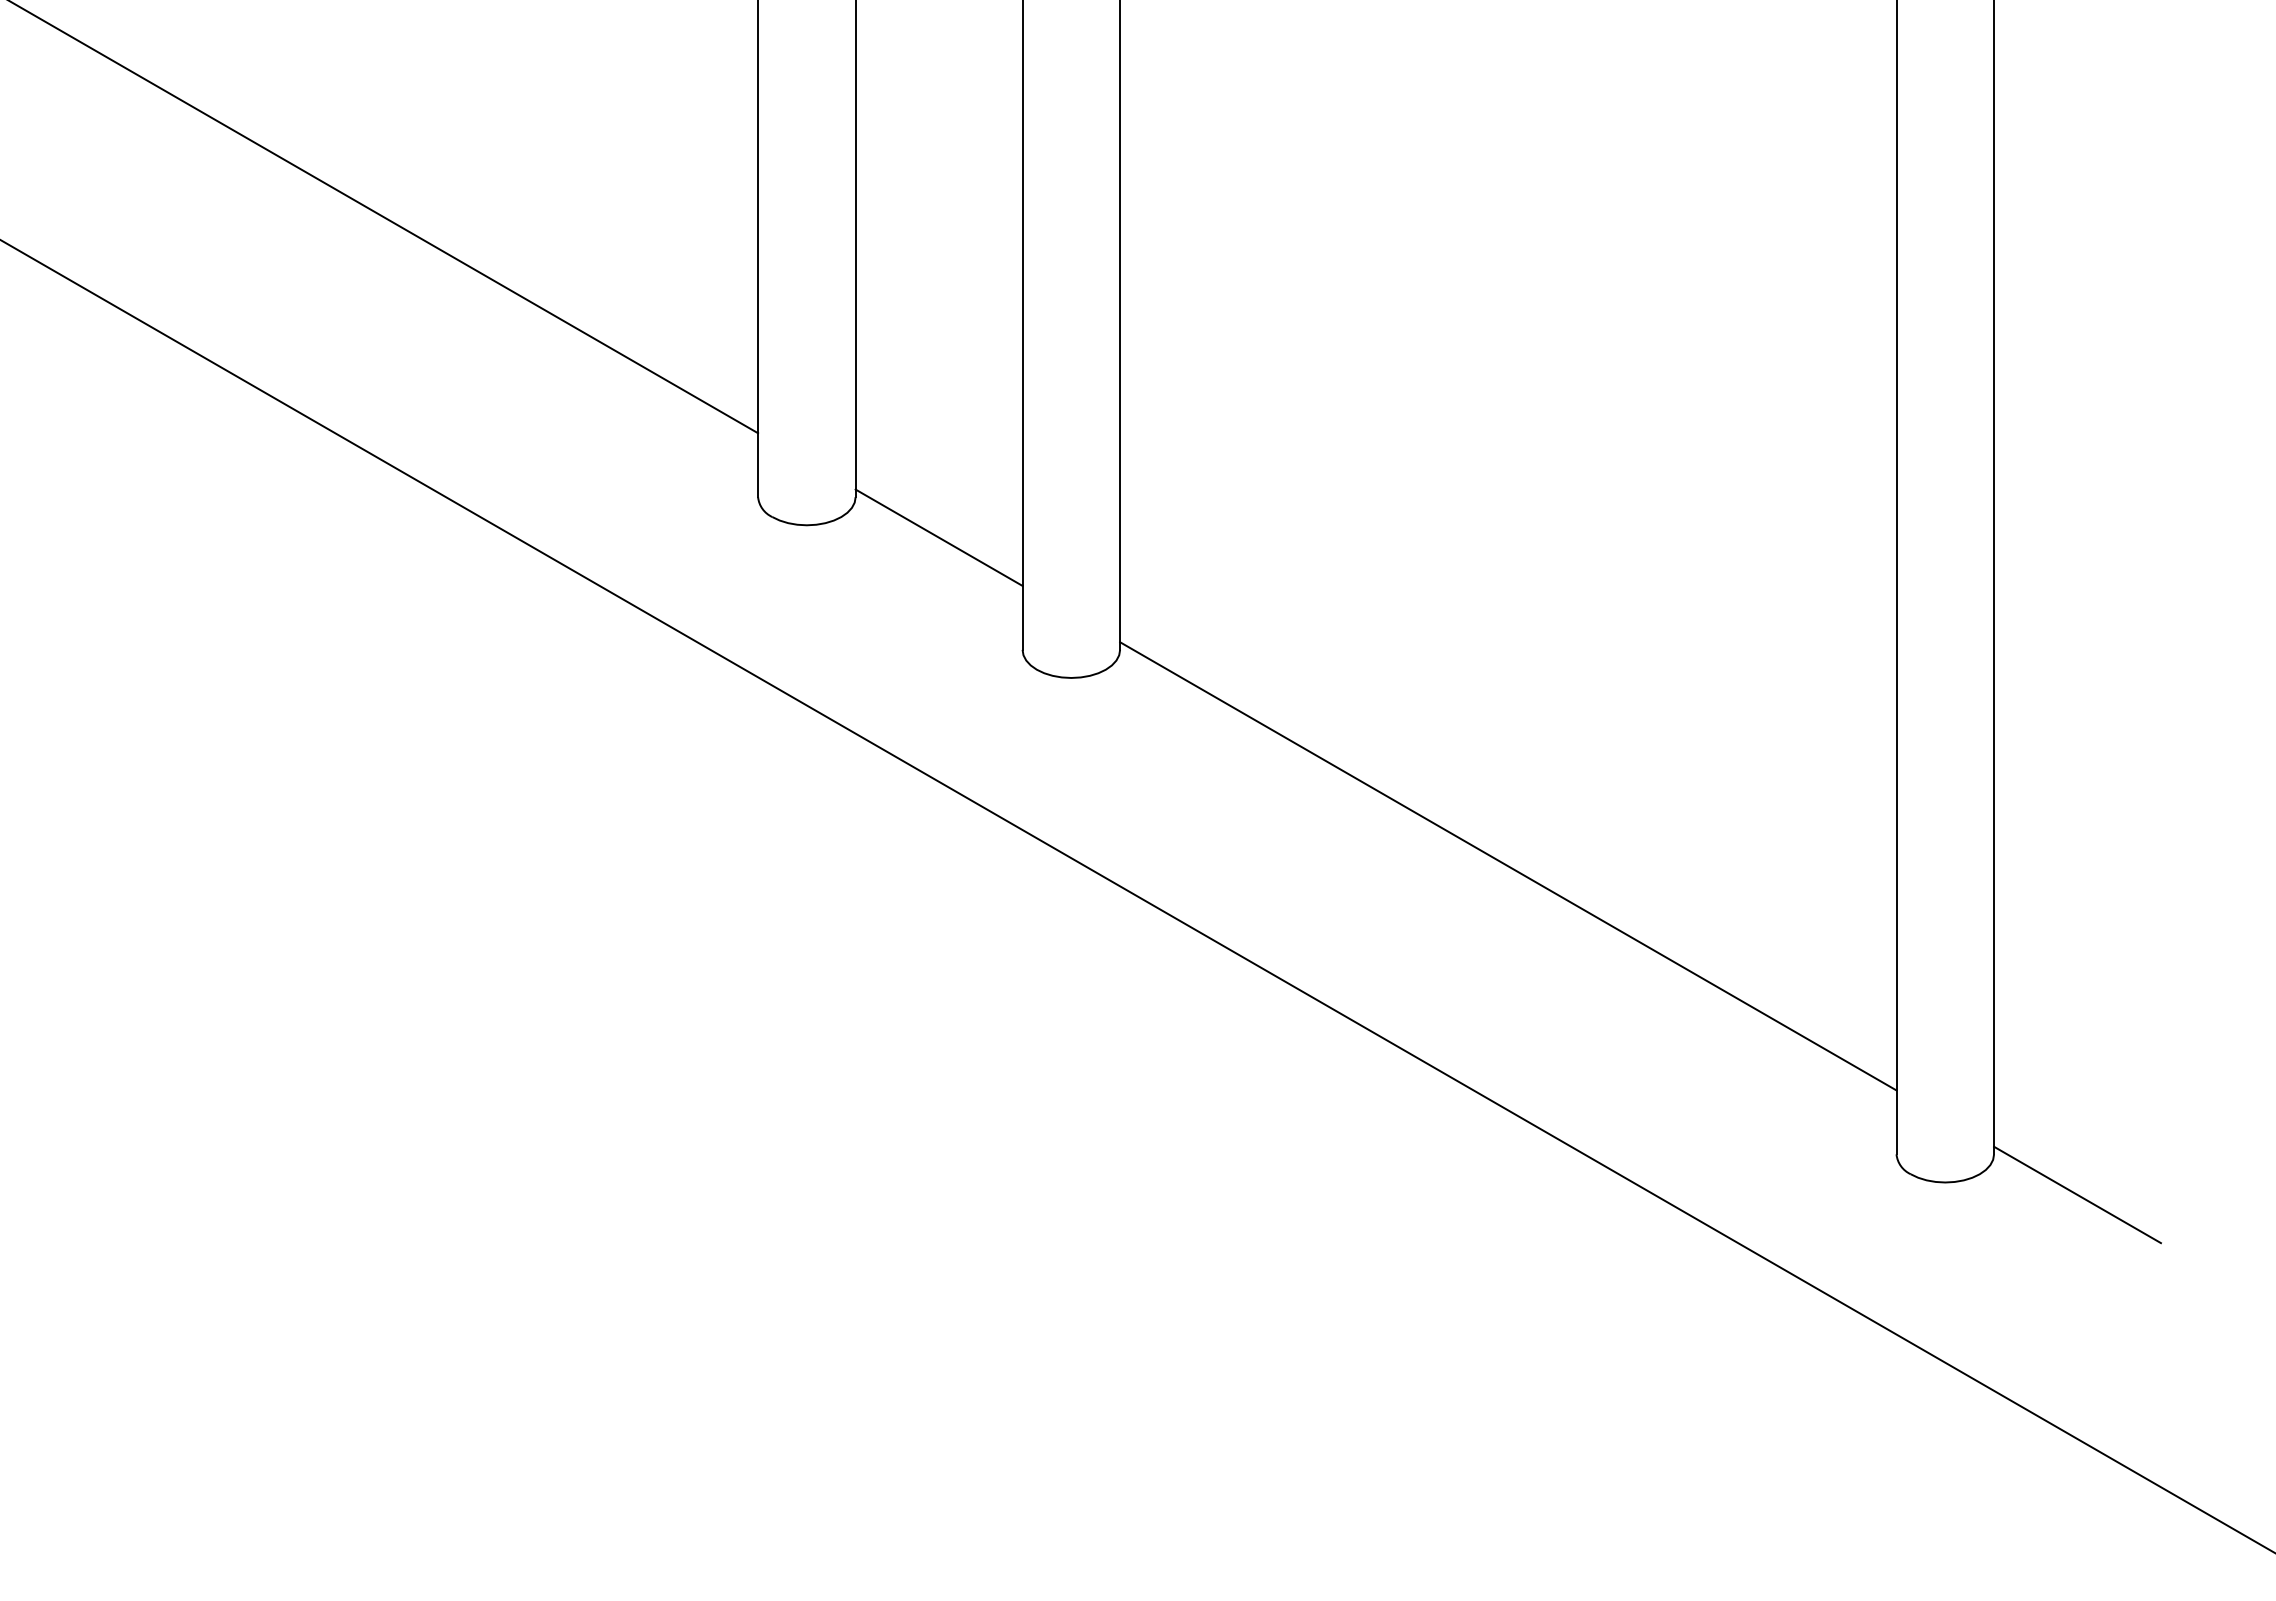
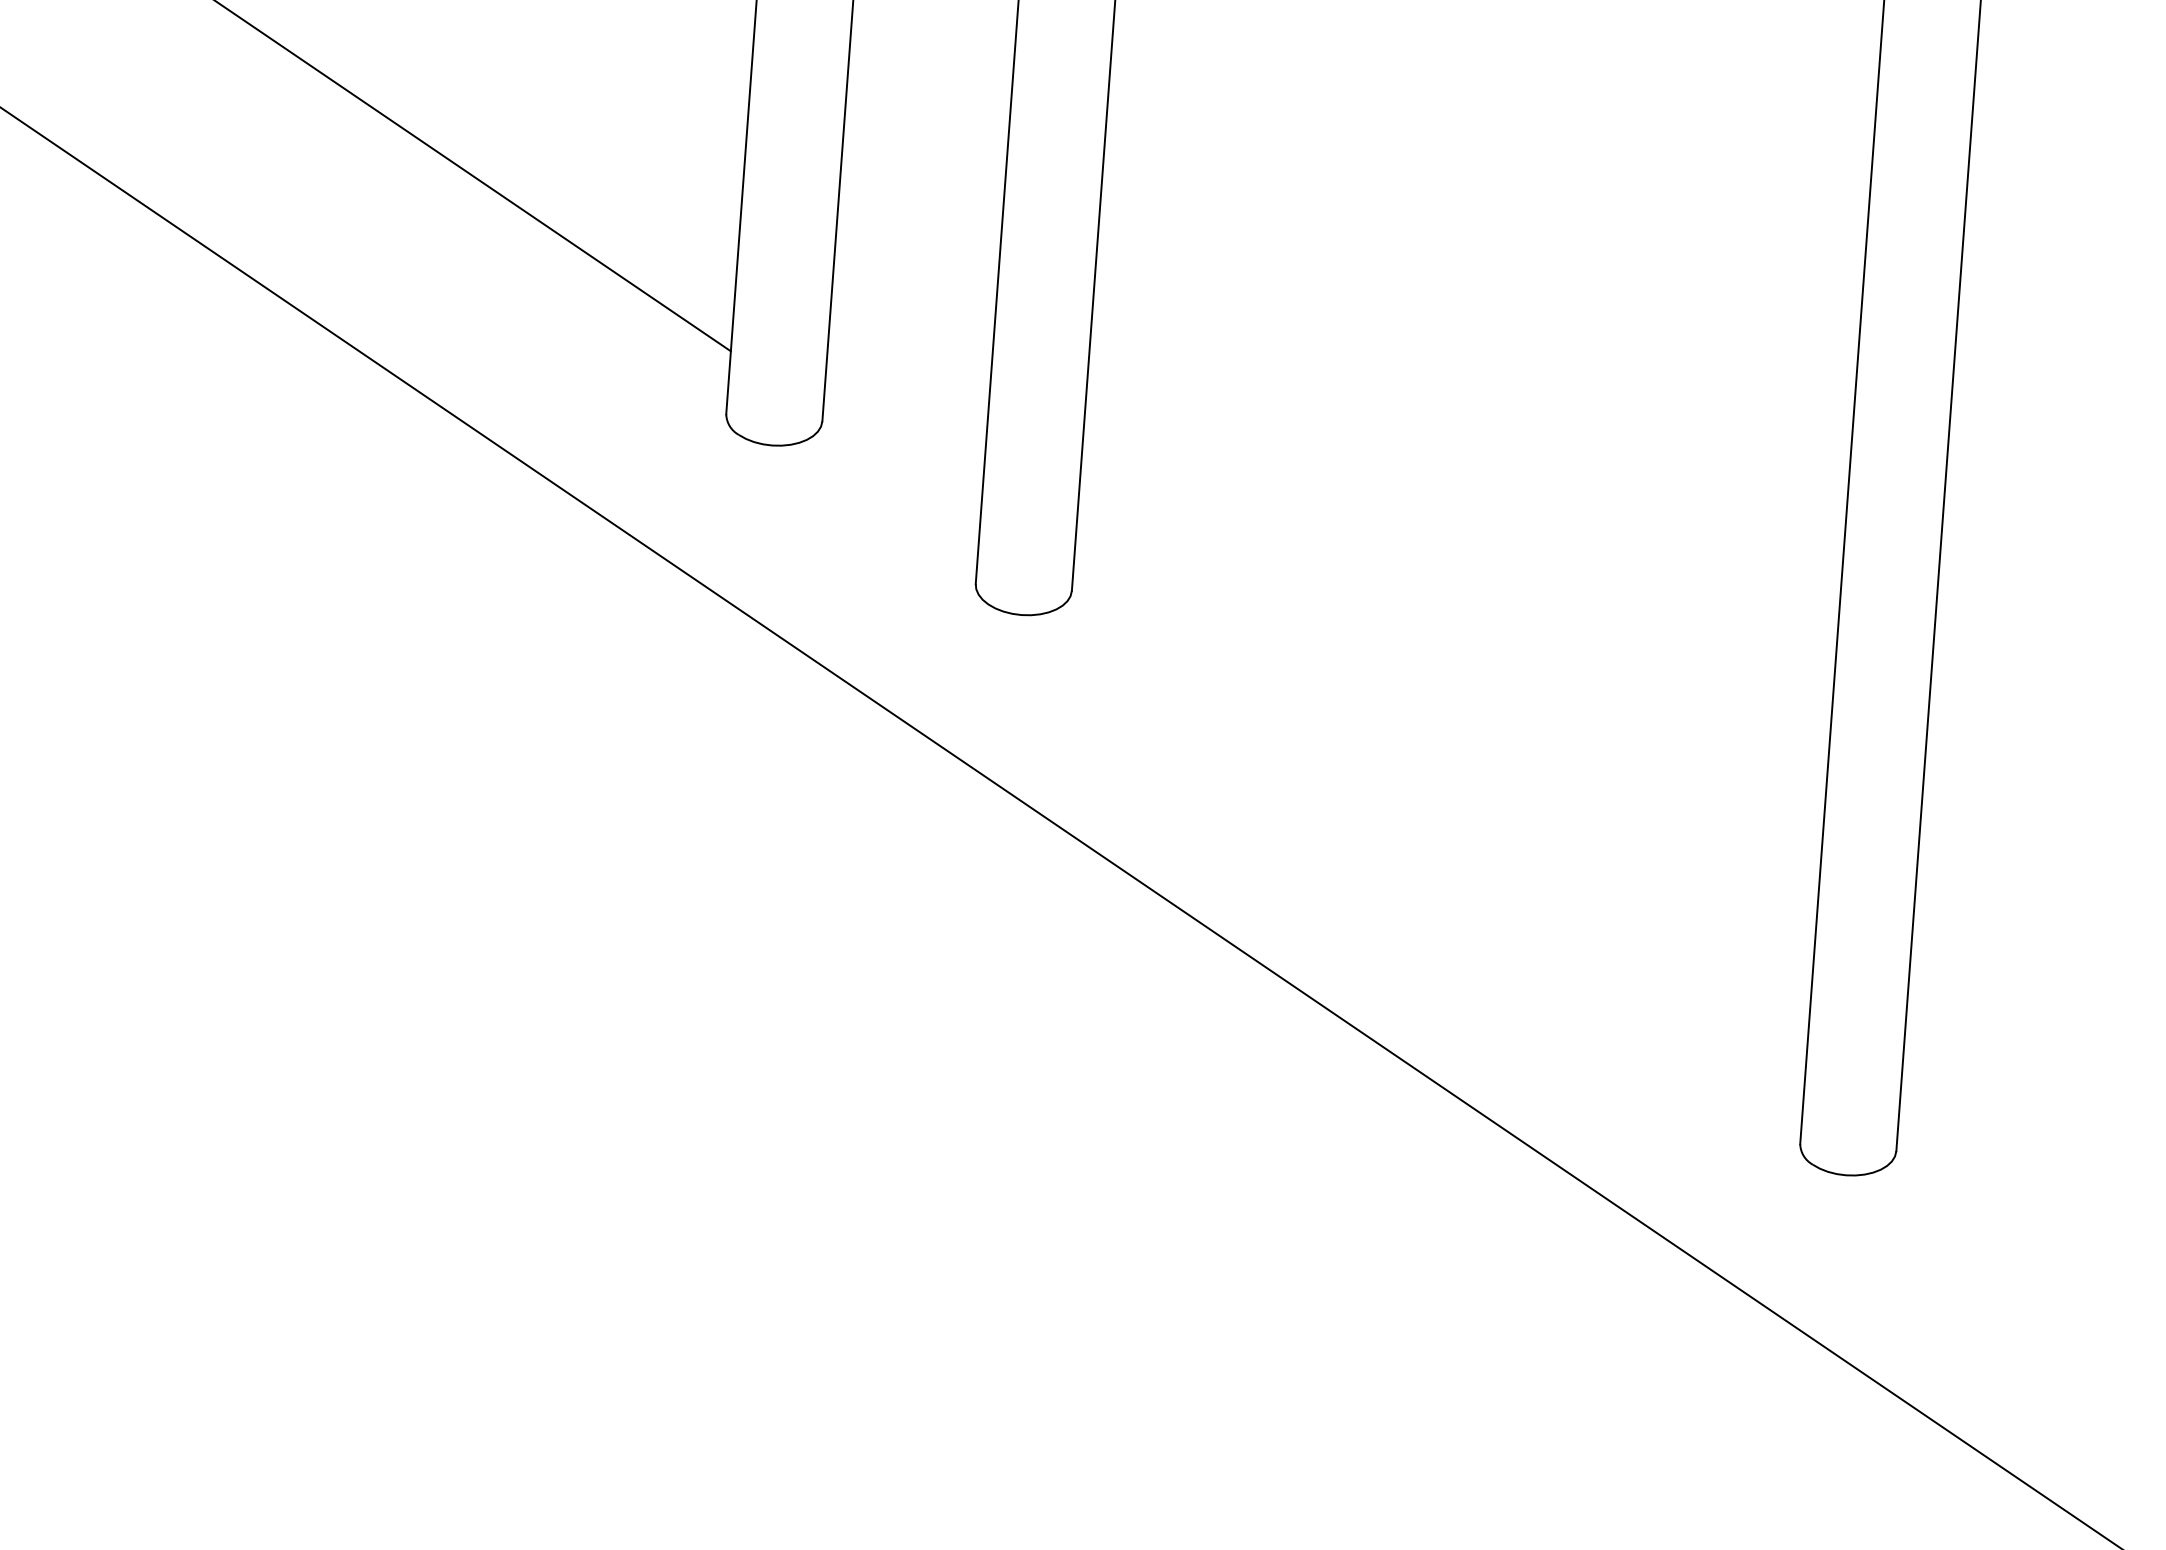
line: (938, 537) -> (901, 467), removed
line: (1508, 866) -> (1438, 832), removed
line: (2077, 1194) -> (1975, 1196), removed

